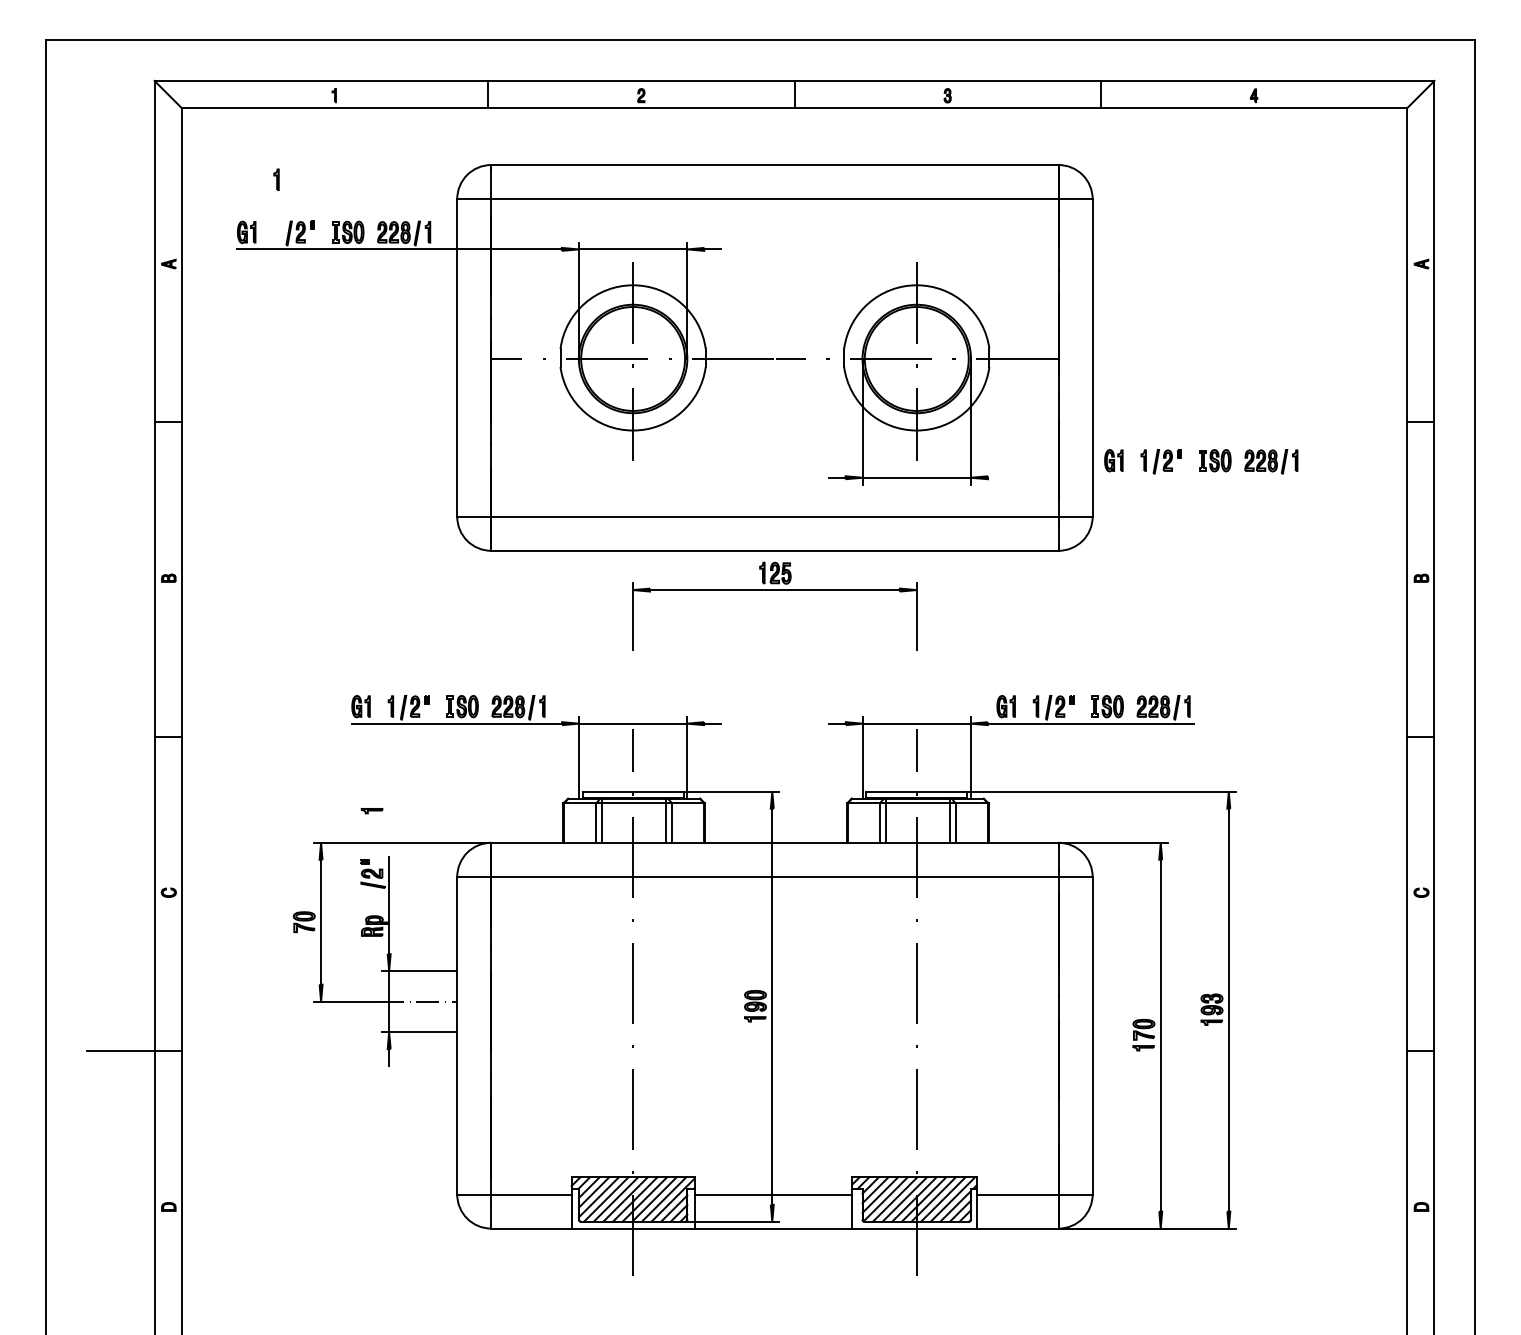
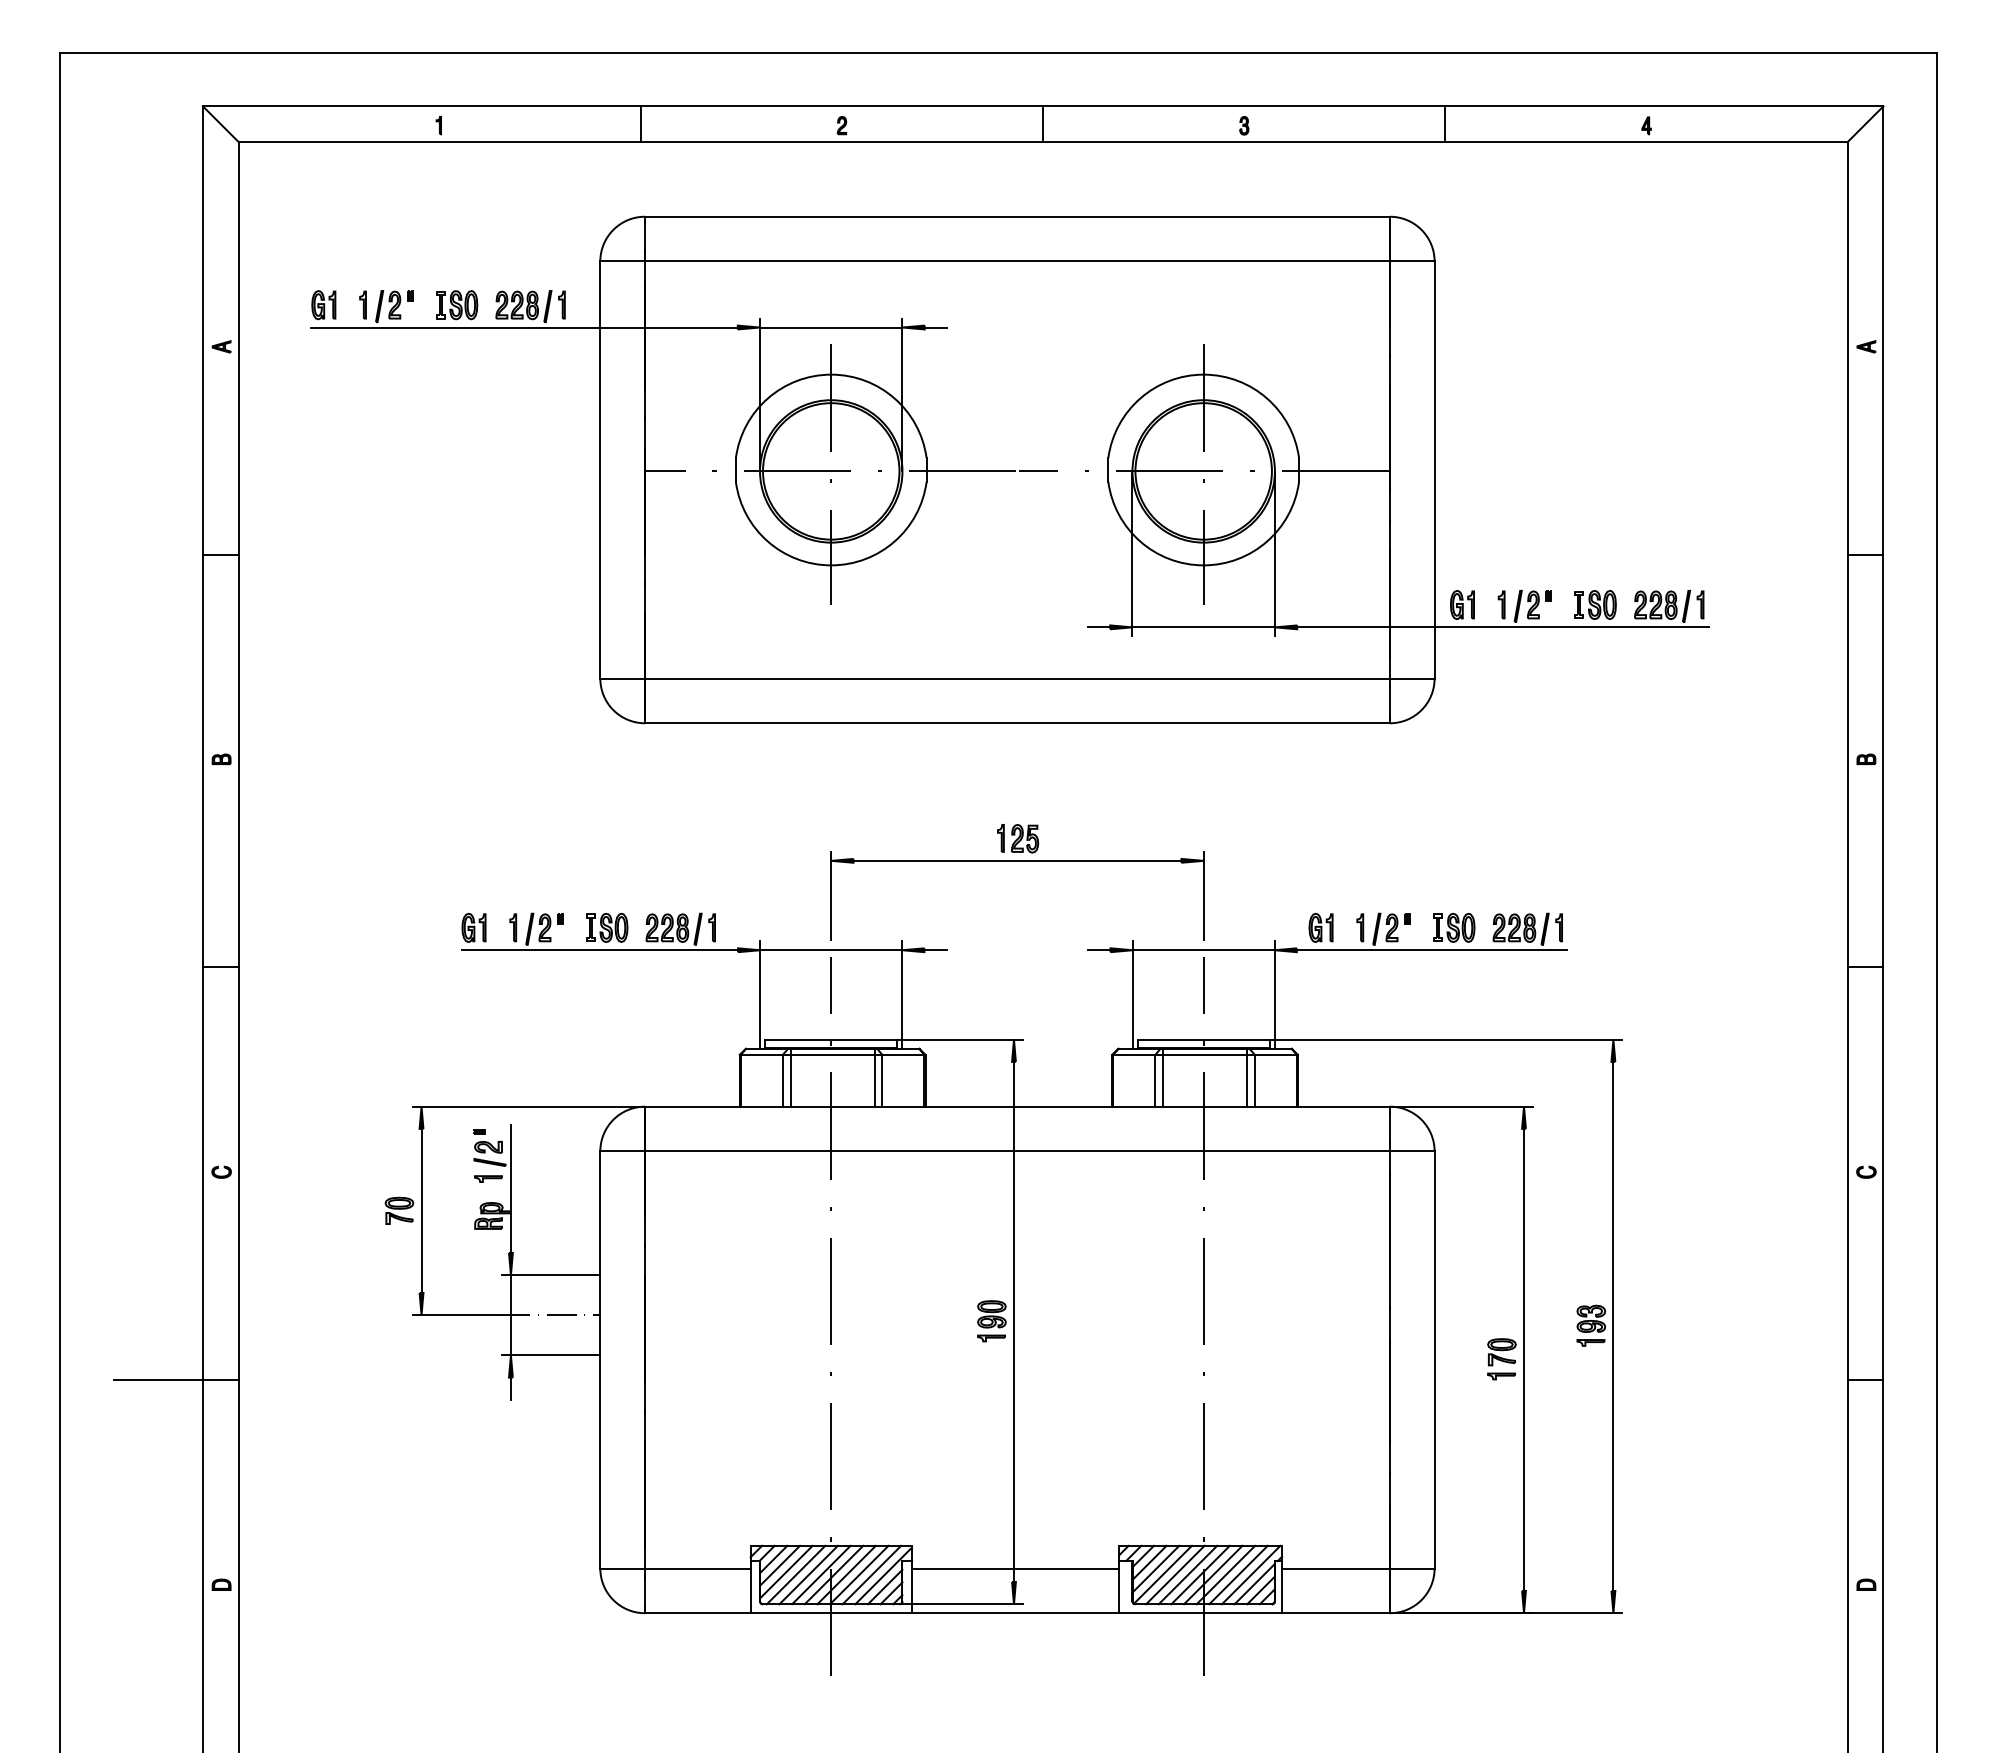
part: (276, 179) -> (362, 304), moved
line: (1144, 477) -> (1502, 627), added
part: (774, 590) -> (1017, 861), moved
part: (372, 810) -> (488, 1178), moved

